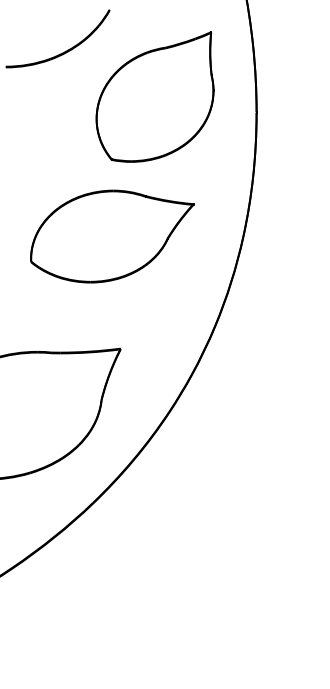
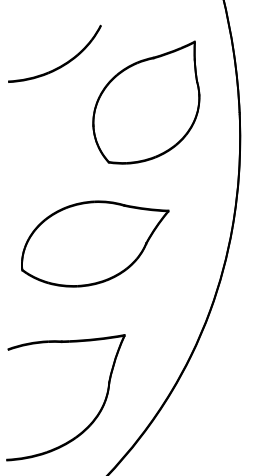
part: (112, 236) -> (95, 243), moved

